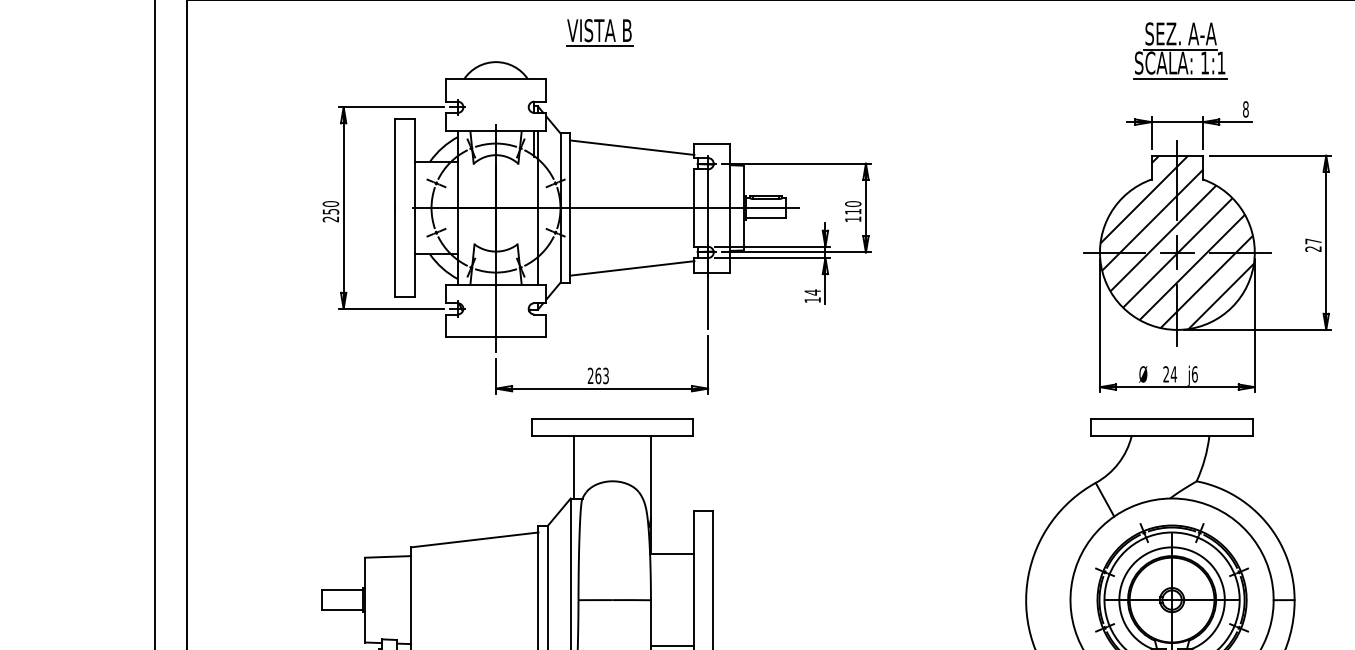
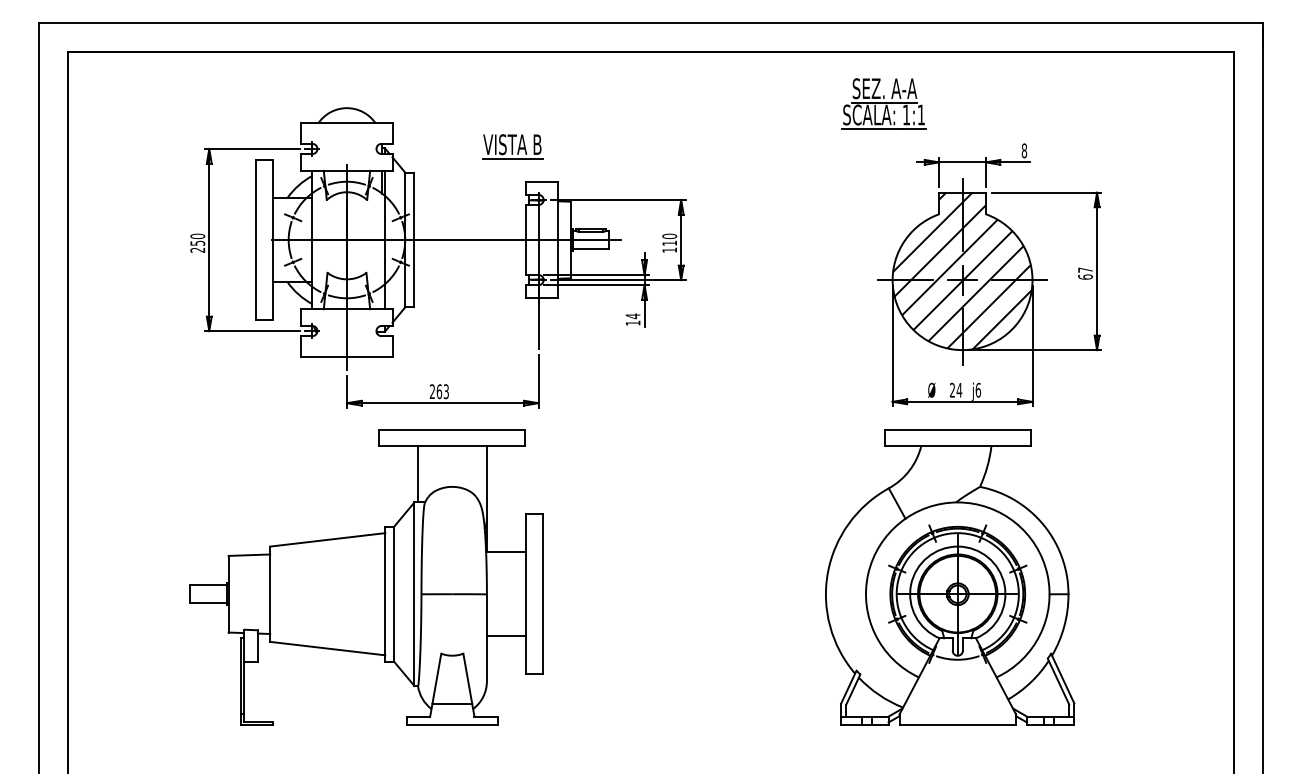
part: (599, 32) -> (512, 146), moved
part: (1179, 50) -> (883, 103), moved
line: (632, 147) -> (470, 185), removed
text: (1313, 248) -> (1085, 276), 27 -> 67
line: (632, 268) -> (470, 294), removed

